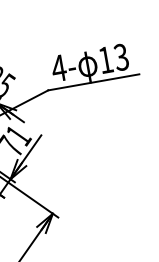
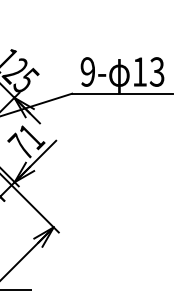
text: (58, 67) -> (87, 71), 4- -> 9-

